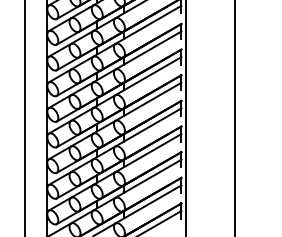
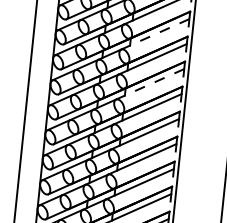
line: (148, 25) -> (155, 34), solid -> dashed
line: (148, 76) -> (150, 84), solid -> dashed

